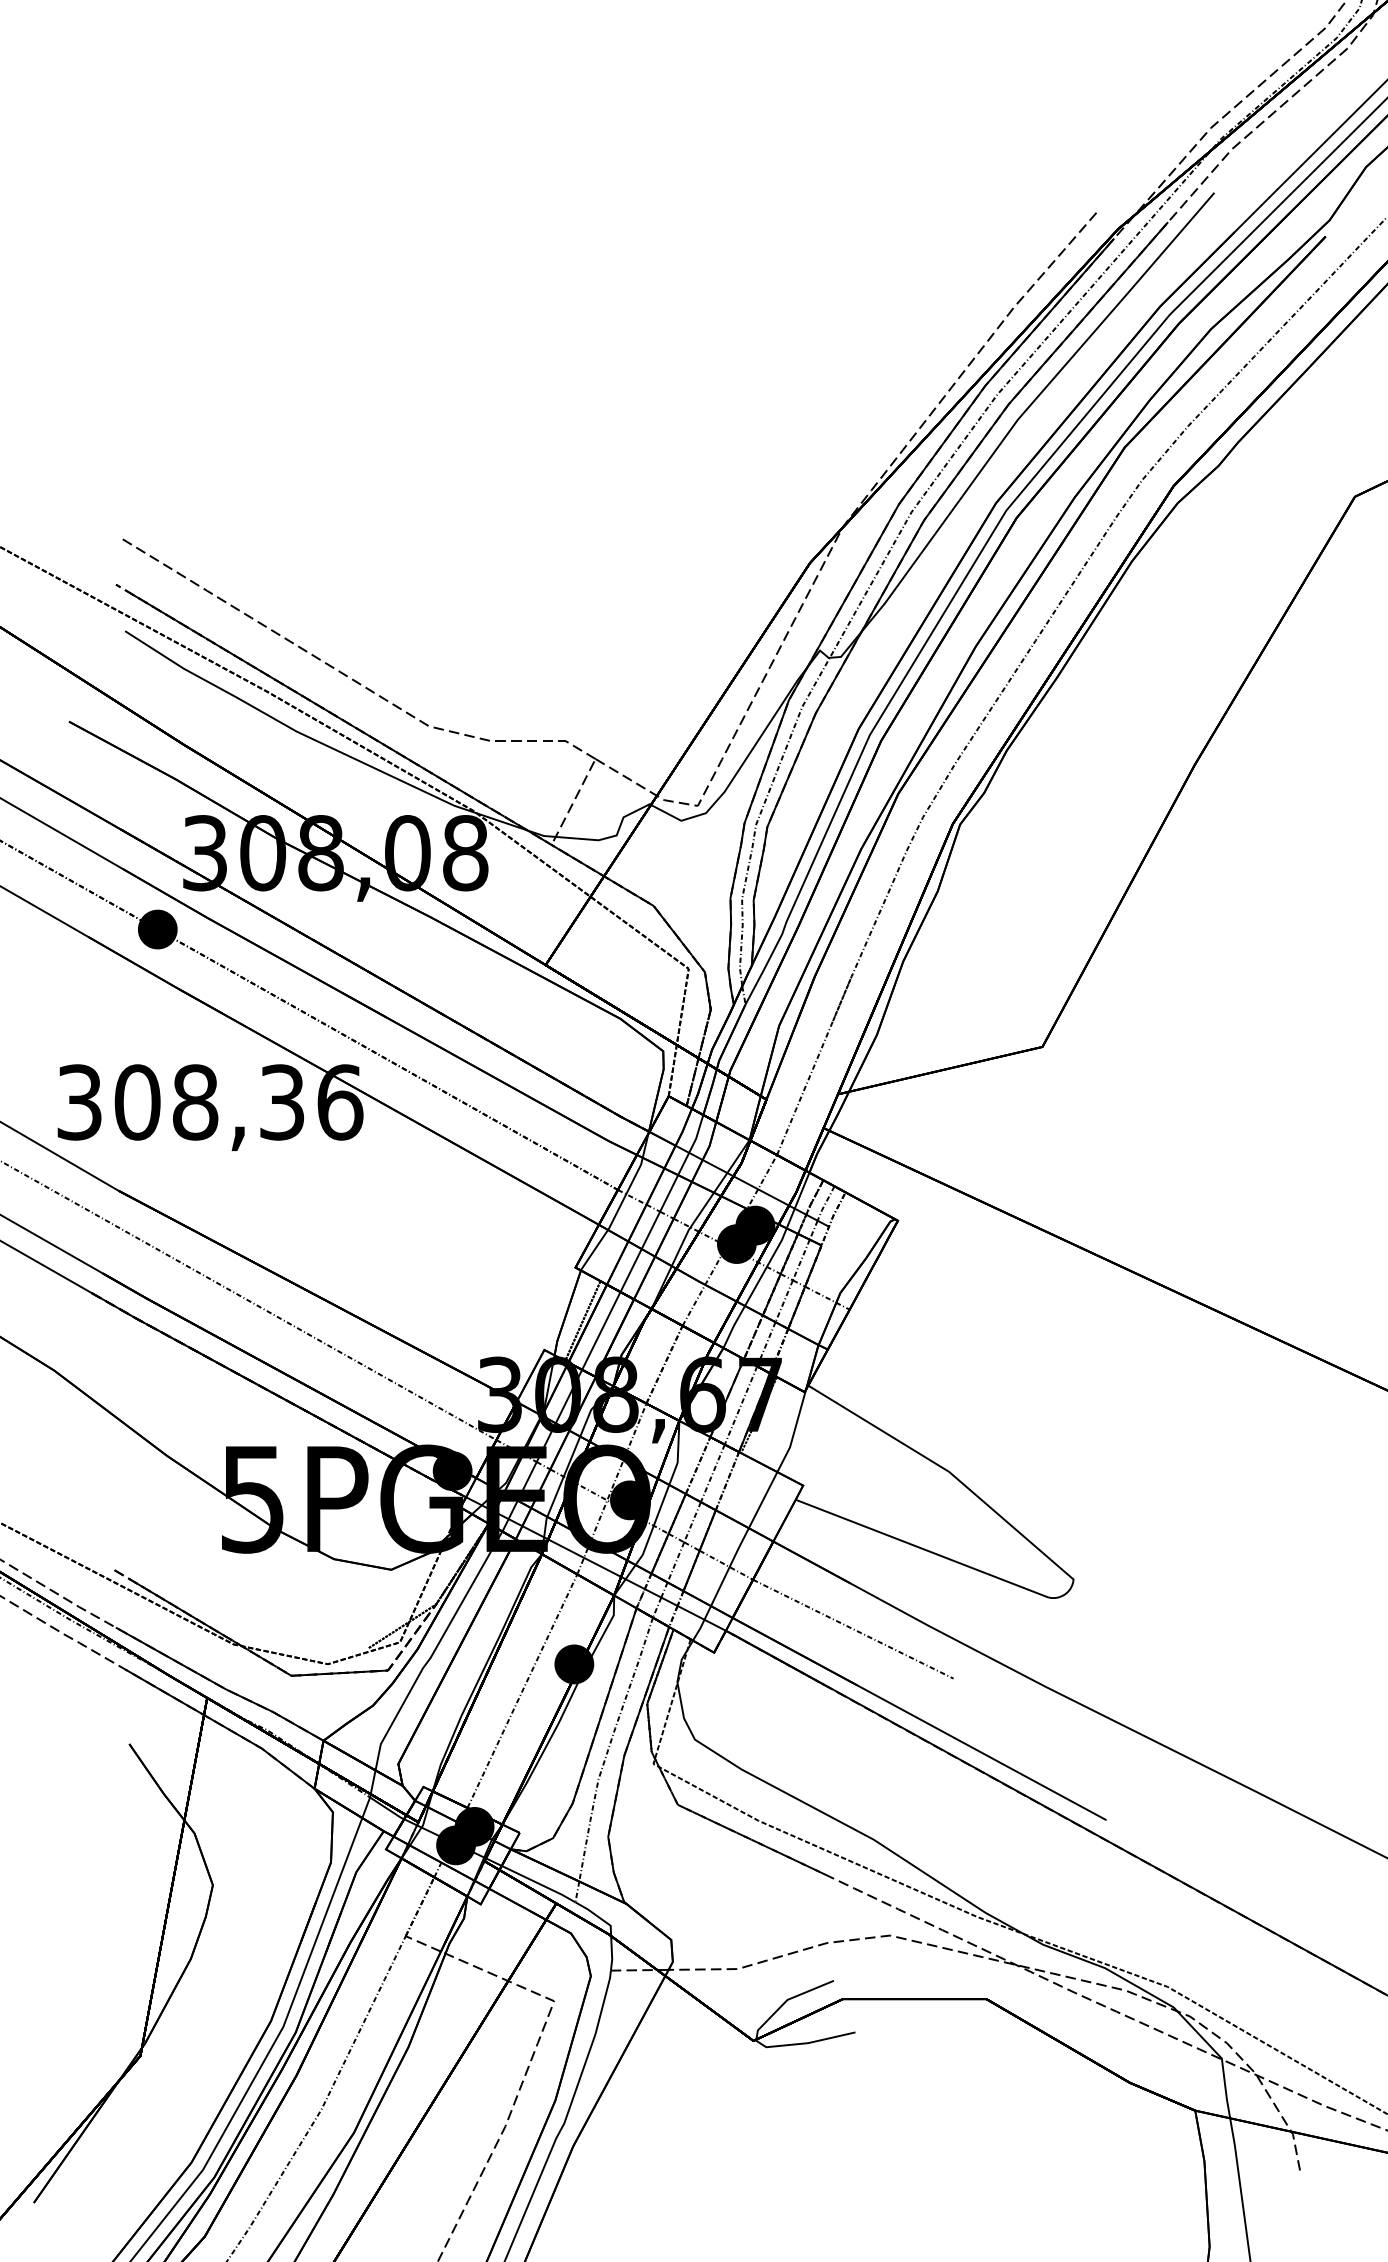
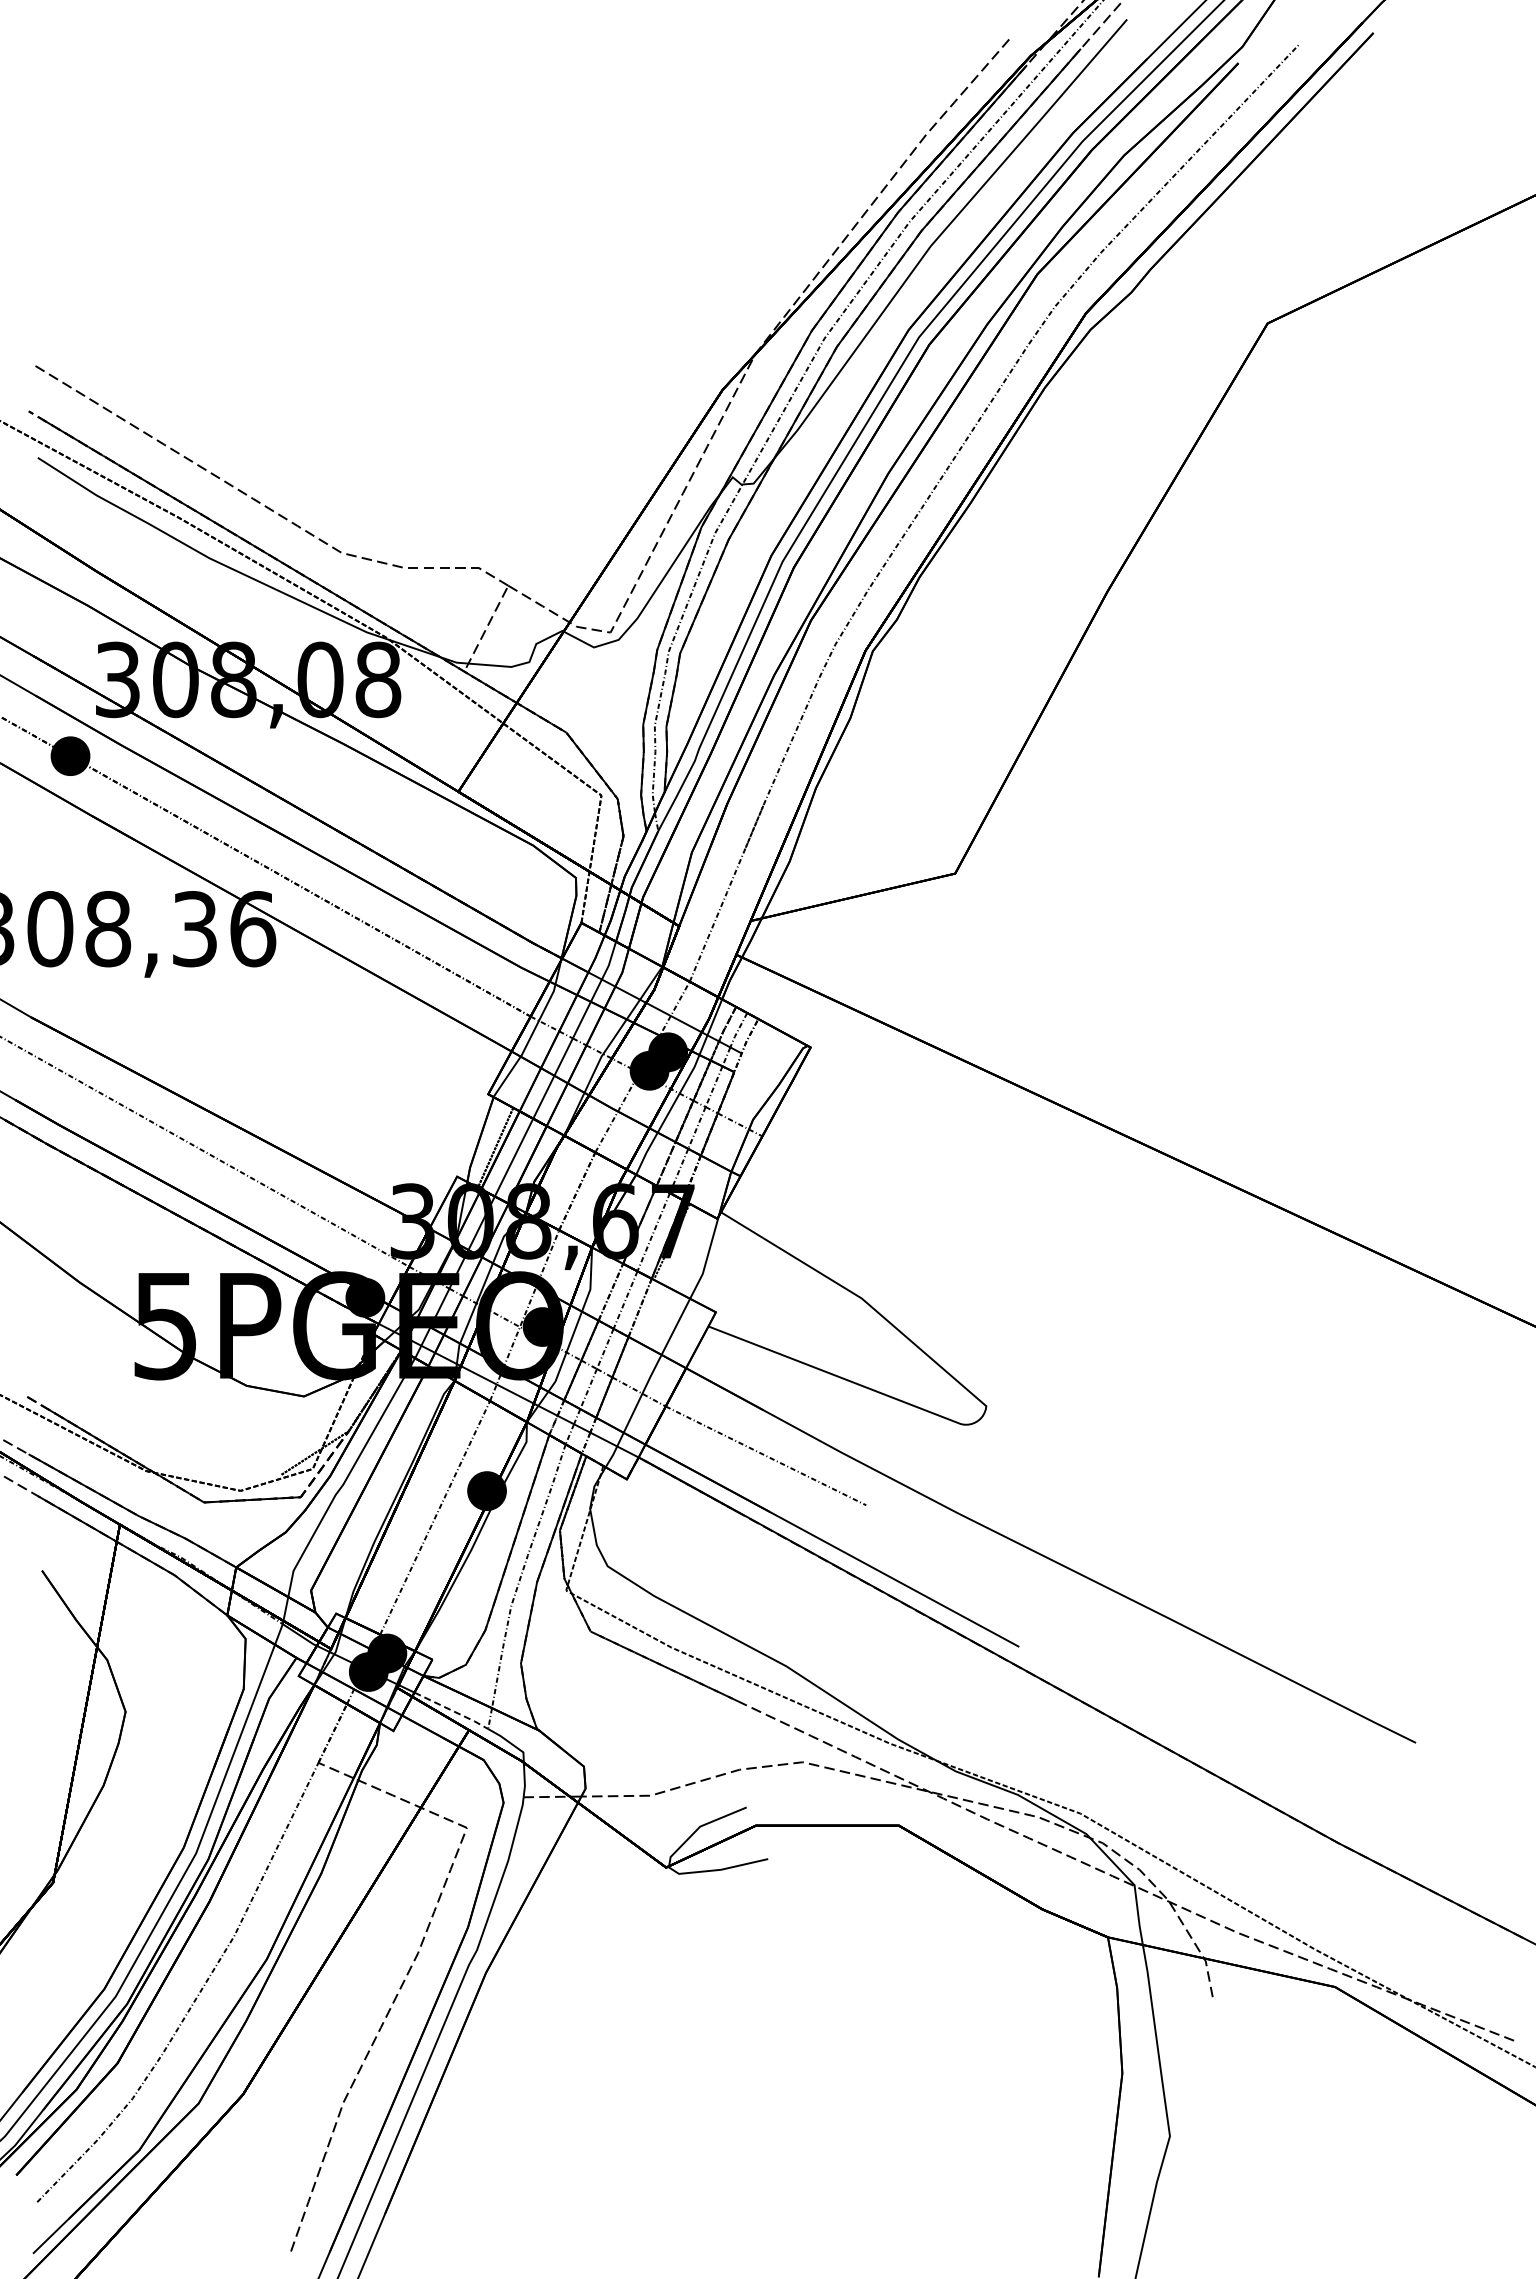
line: (539, 1883) -> (452, 1710), solid -> dashed

